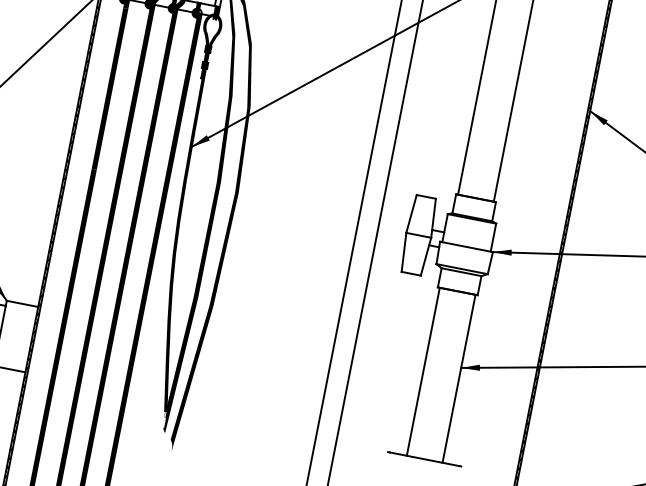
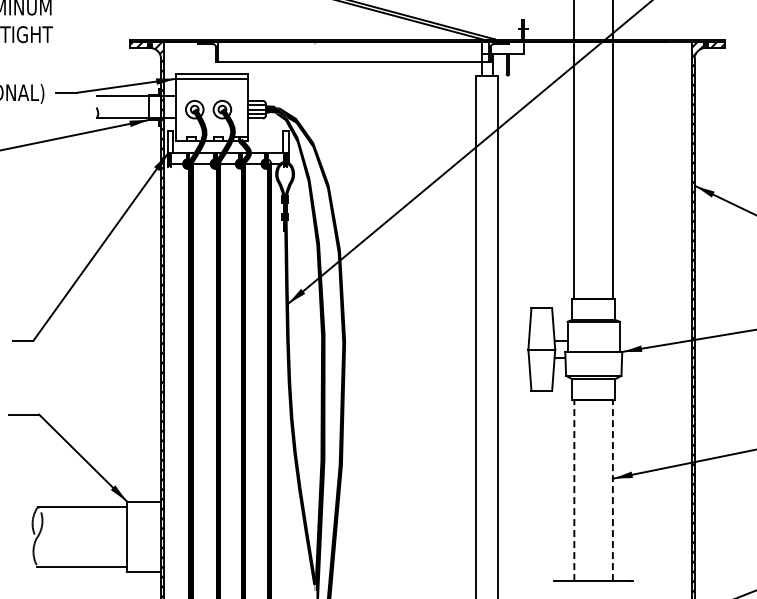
line: (423, 371) -> (574, 490), solid -> dashed
line: (458, 378) -> (612, 490), solid -> dashed

